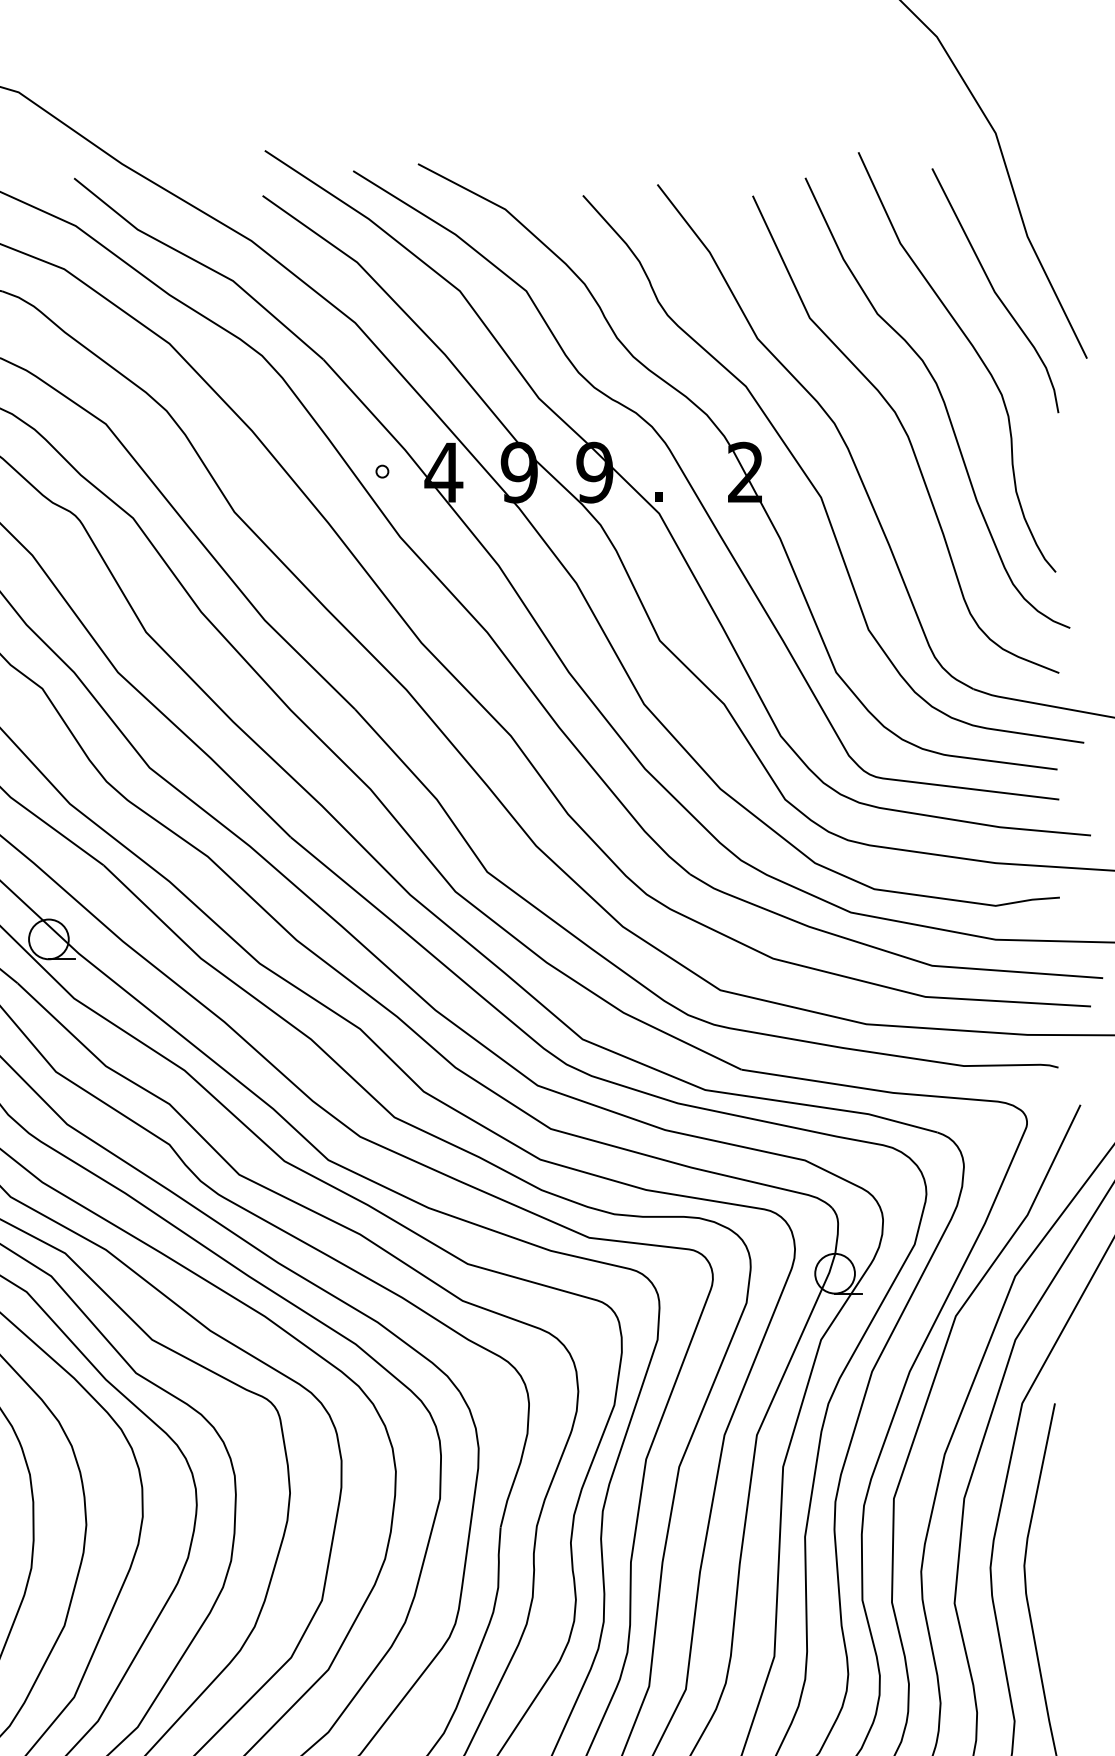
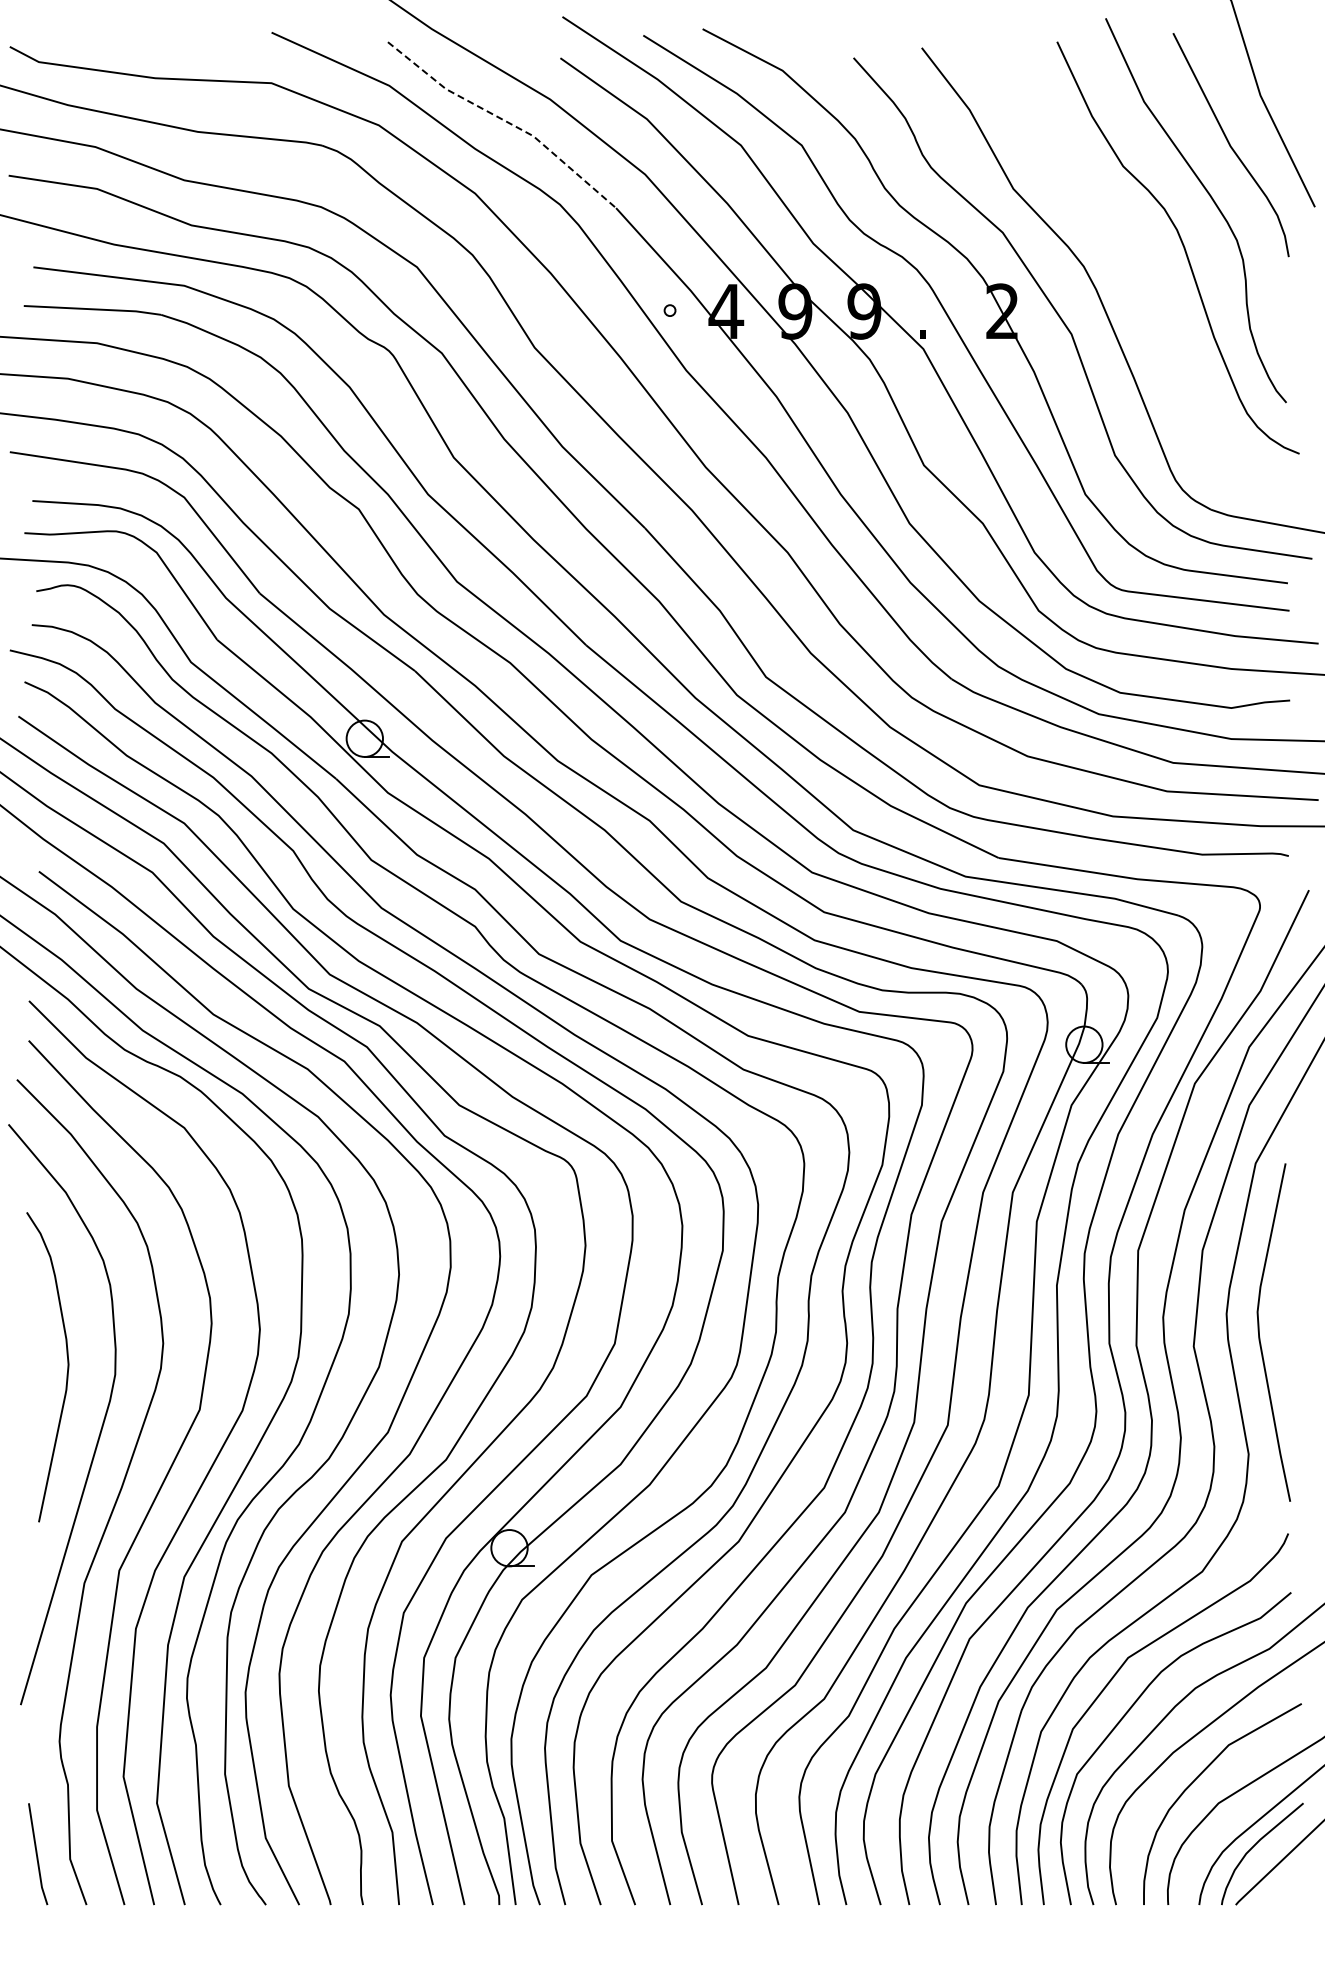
line: (202, 264) -> (505, 121), solid -> dashed
curve: (905, 433) -> (1148, 275), removed

